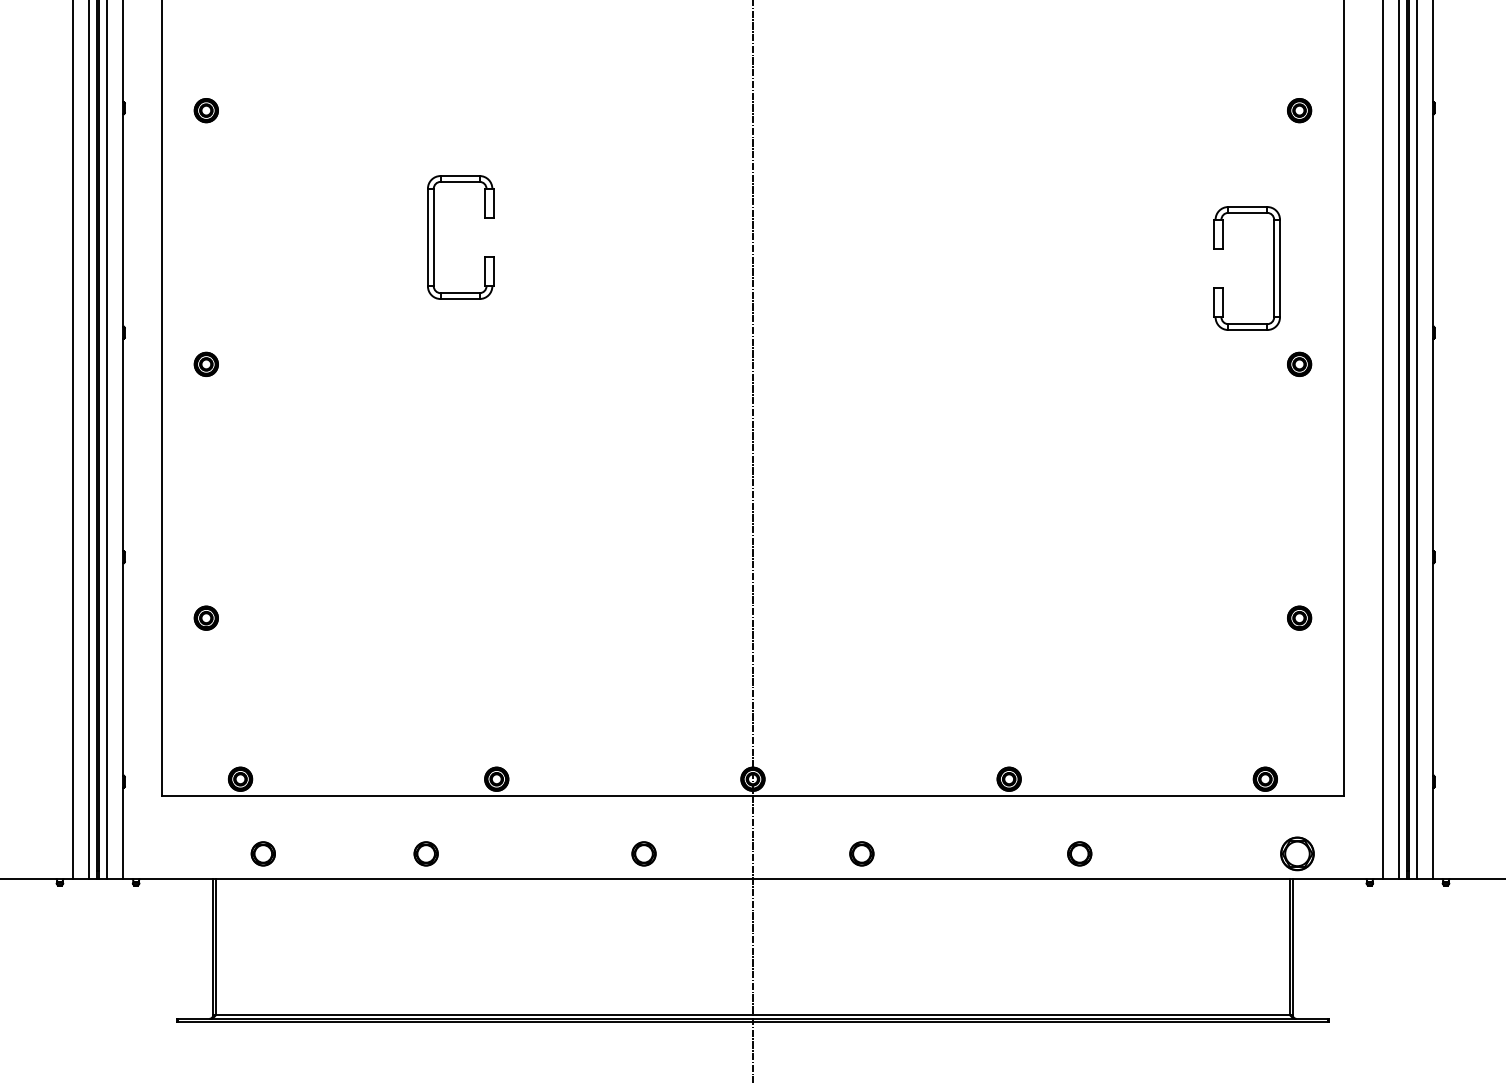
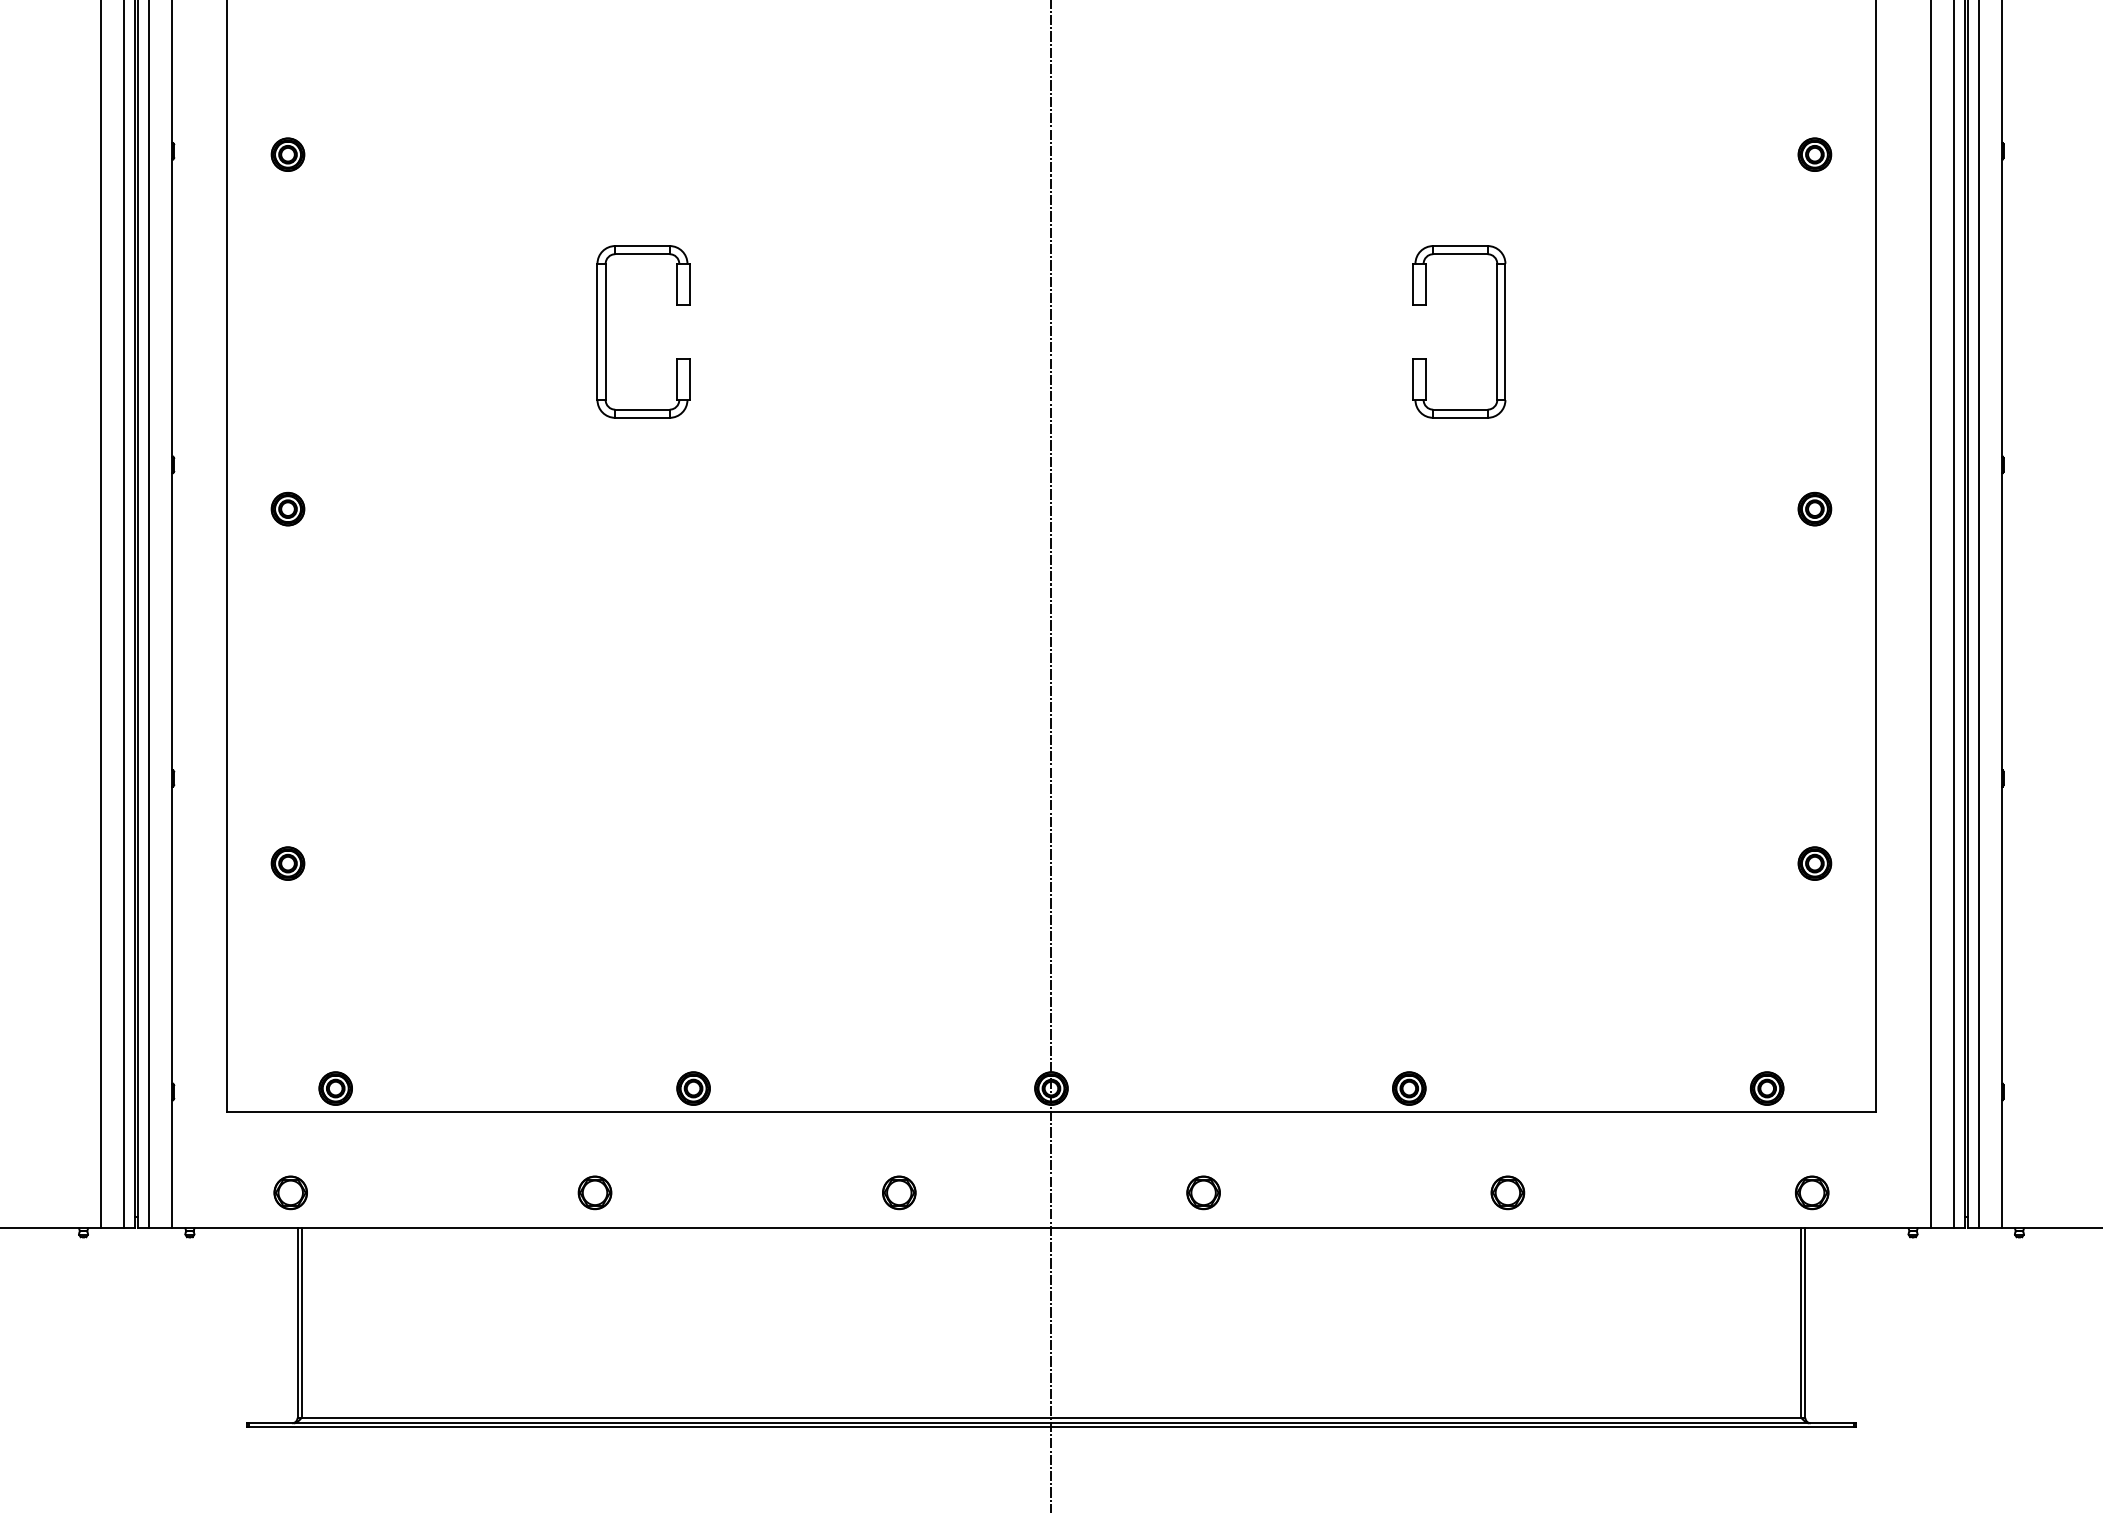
part: (1273, 268) -> (1496, 331), moved
part: (262, 853) -> (289, 1192), moved
part: (1297, 853) -> (1812, 1192), size x0.71

